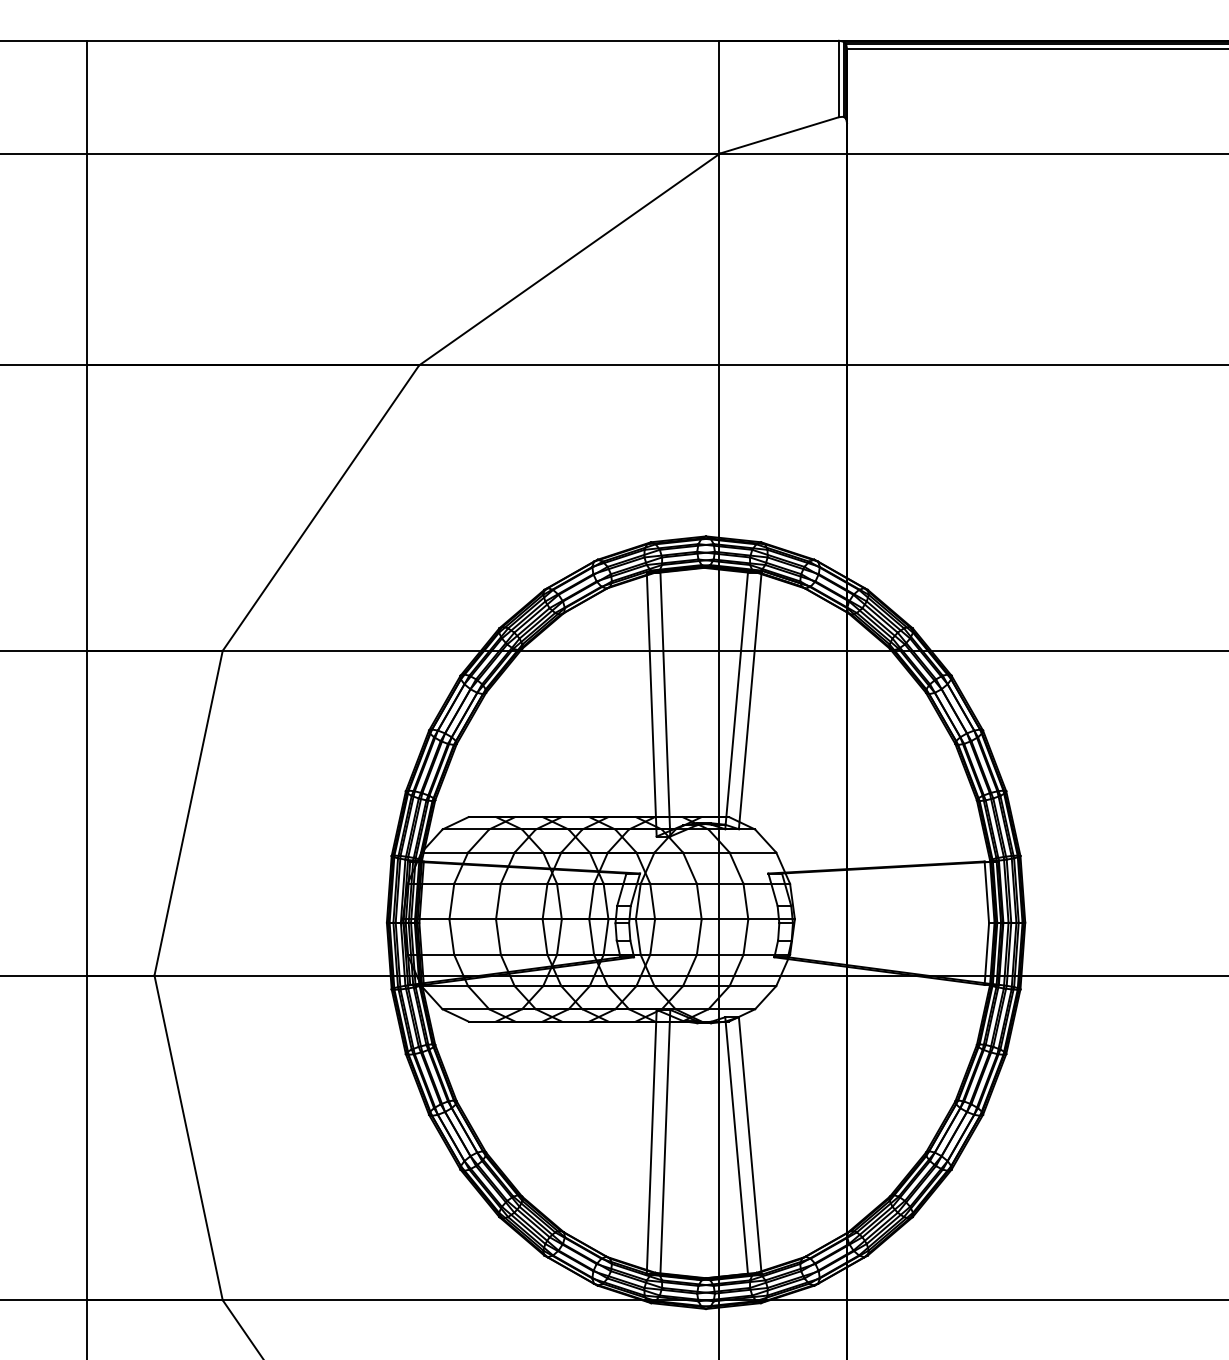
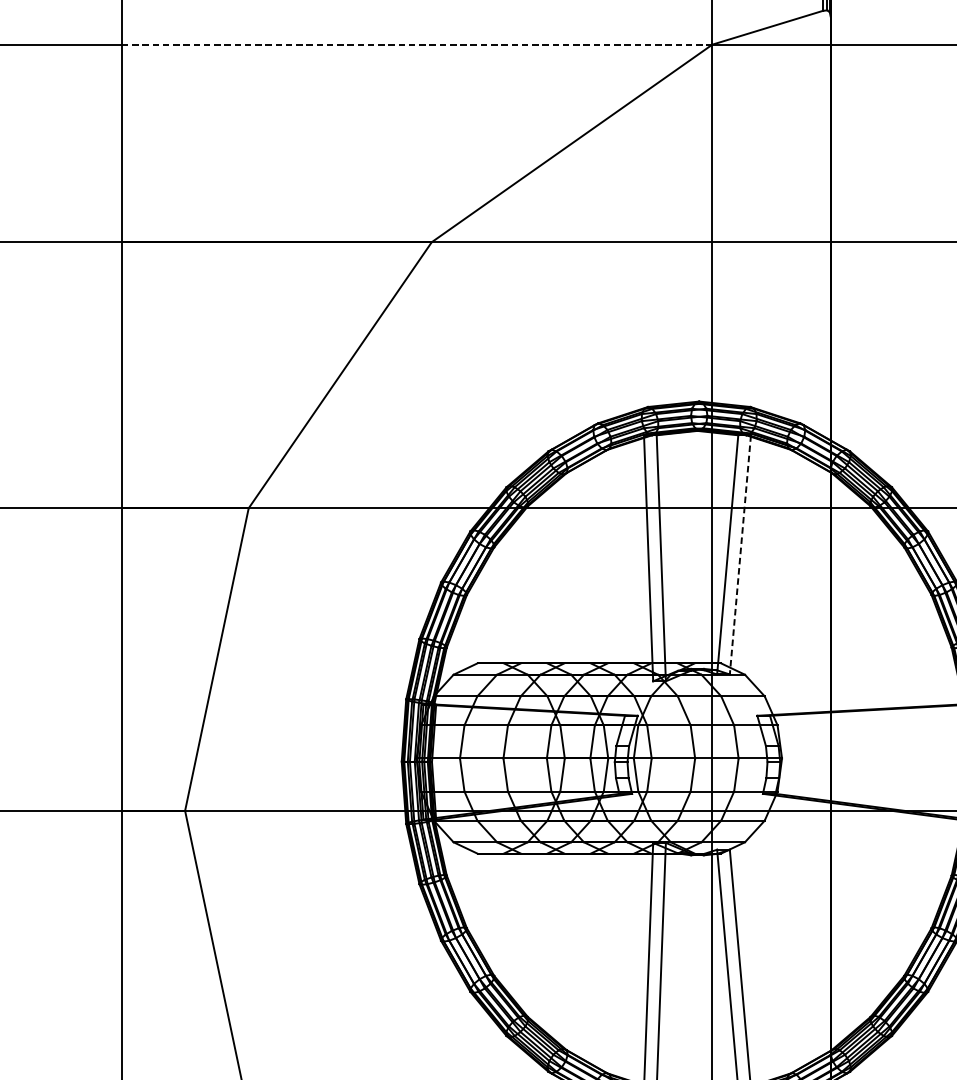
line: (403, 153) -> (417, 44), solid -> dashed
line: (750, 700) -> (740, 554), solid -> dashed

